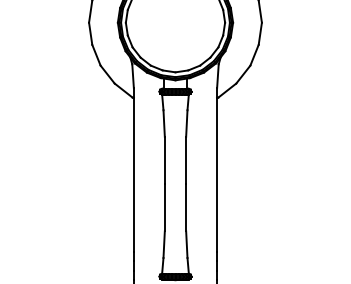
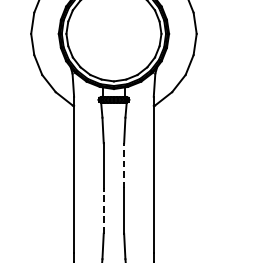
line: (186, 160) -> (124, 165), solid -> dashed
line: (164, 207) -> (103, 210), solid -> dashed

